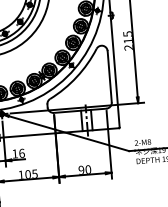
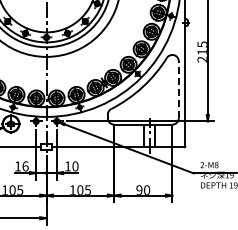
line: (109, 76) -> (178, 89), solid -> dashed
text: (21, 153) -> (75, 166), 16 -> 10

